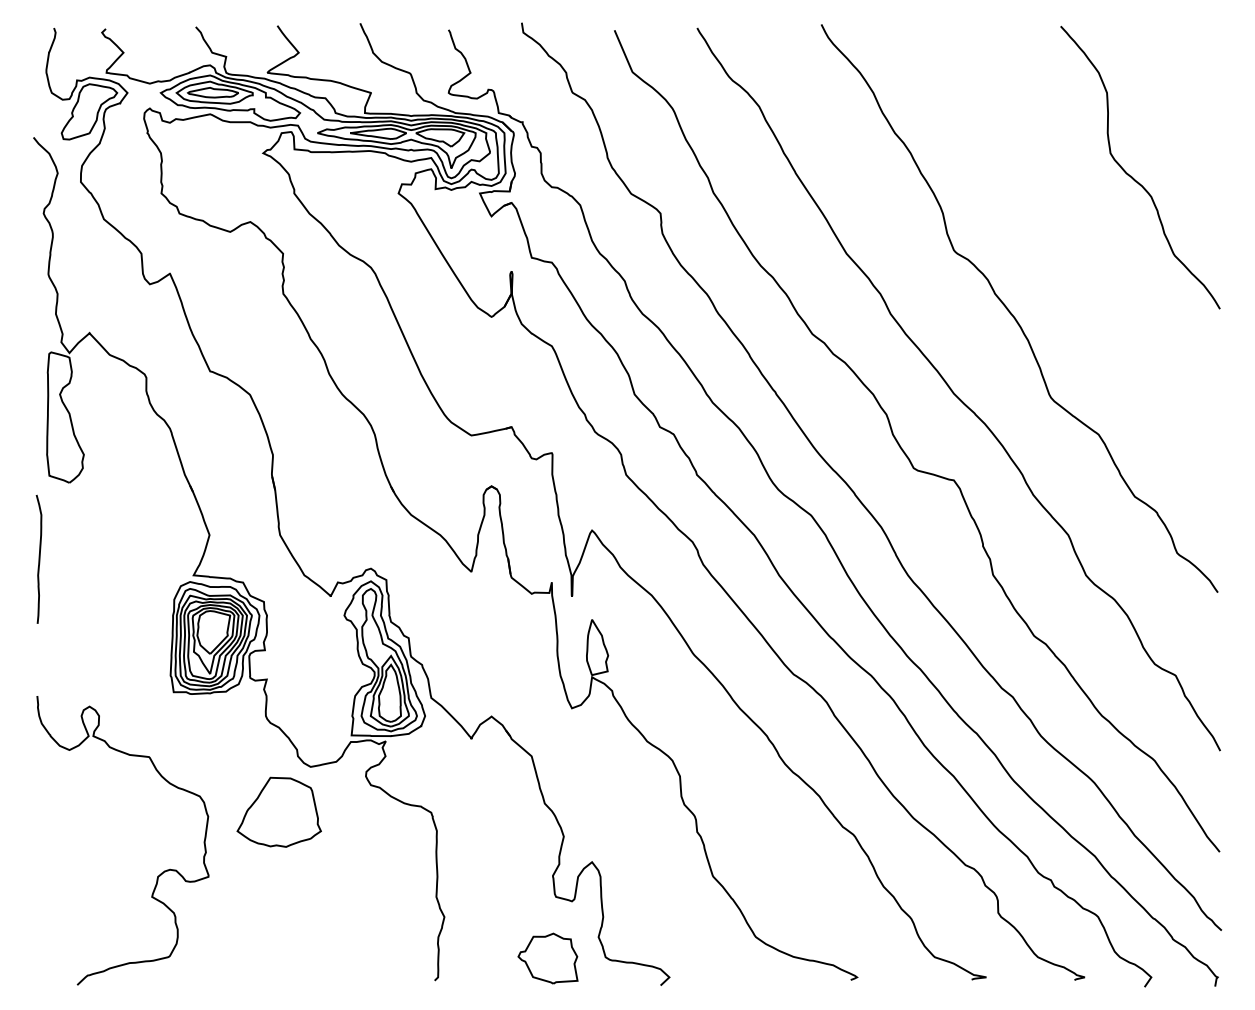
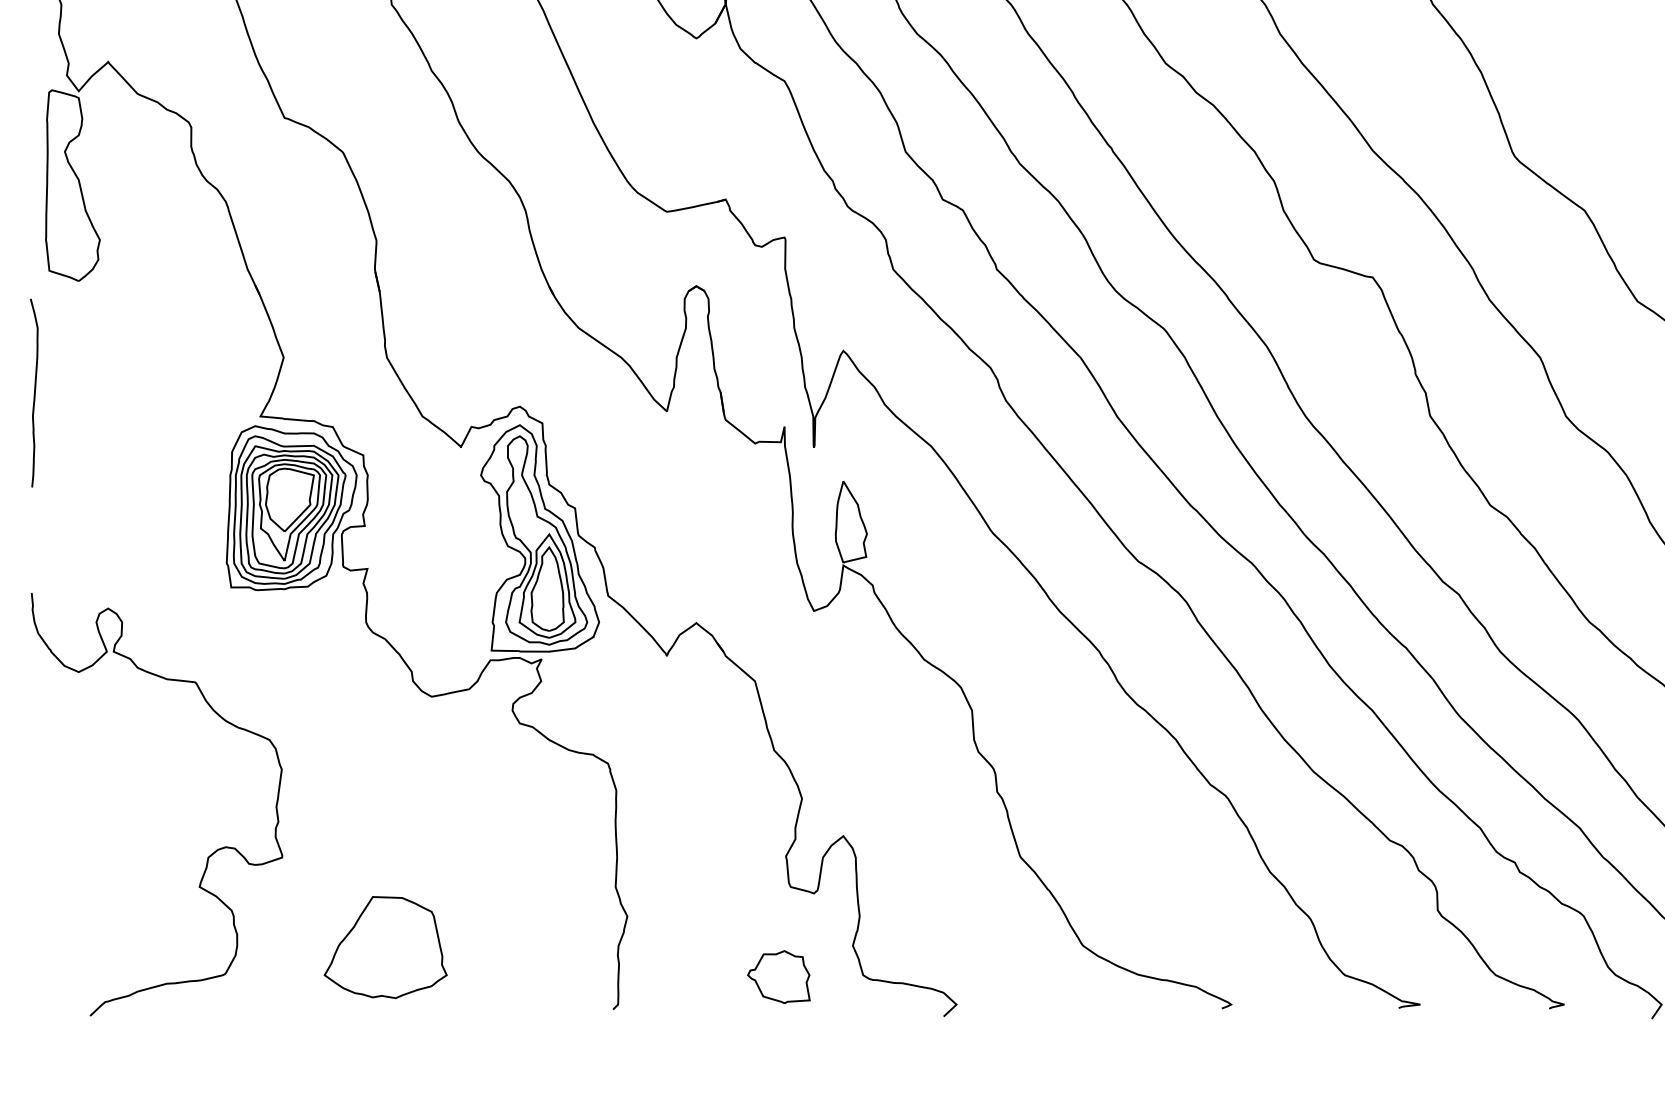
part: (278, 811) -> (384, 946), moved
part: (547, 958) -> (778, 977), size x0.71

